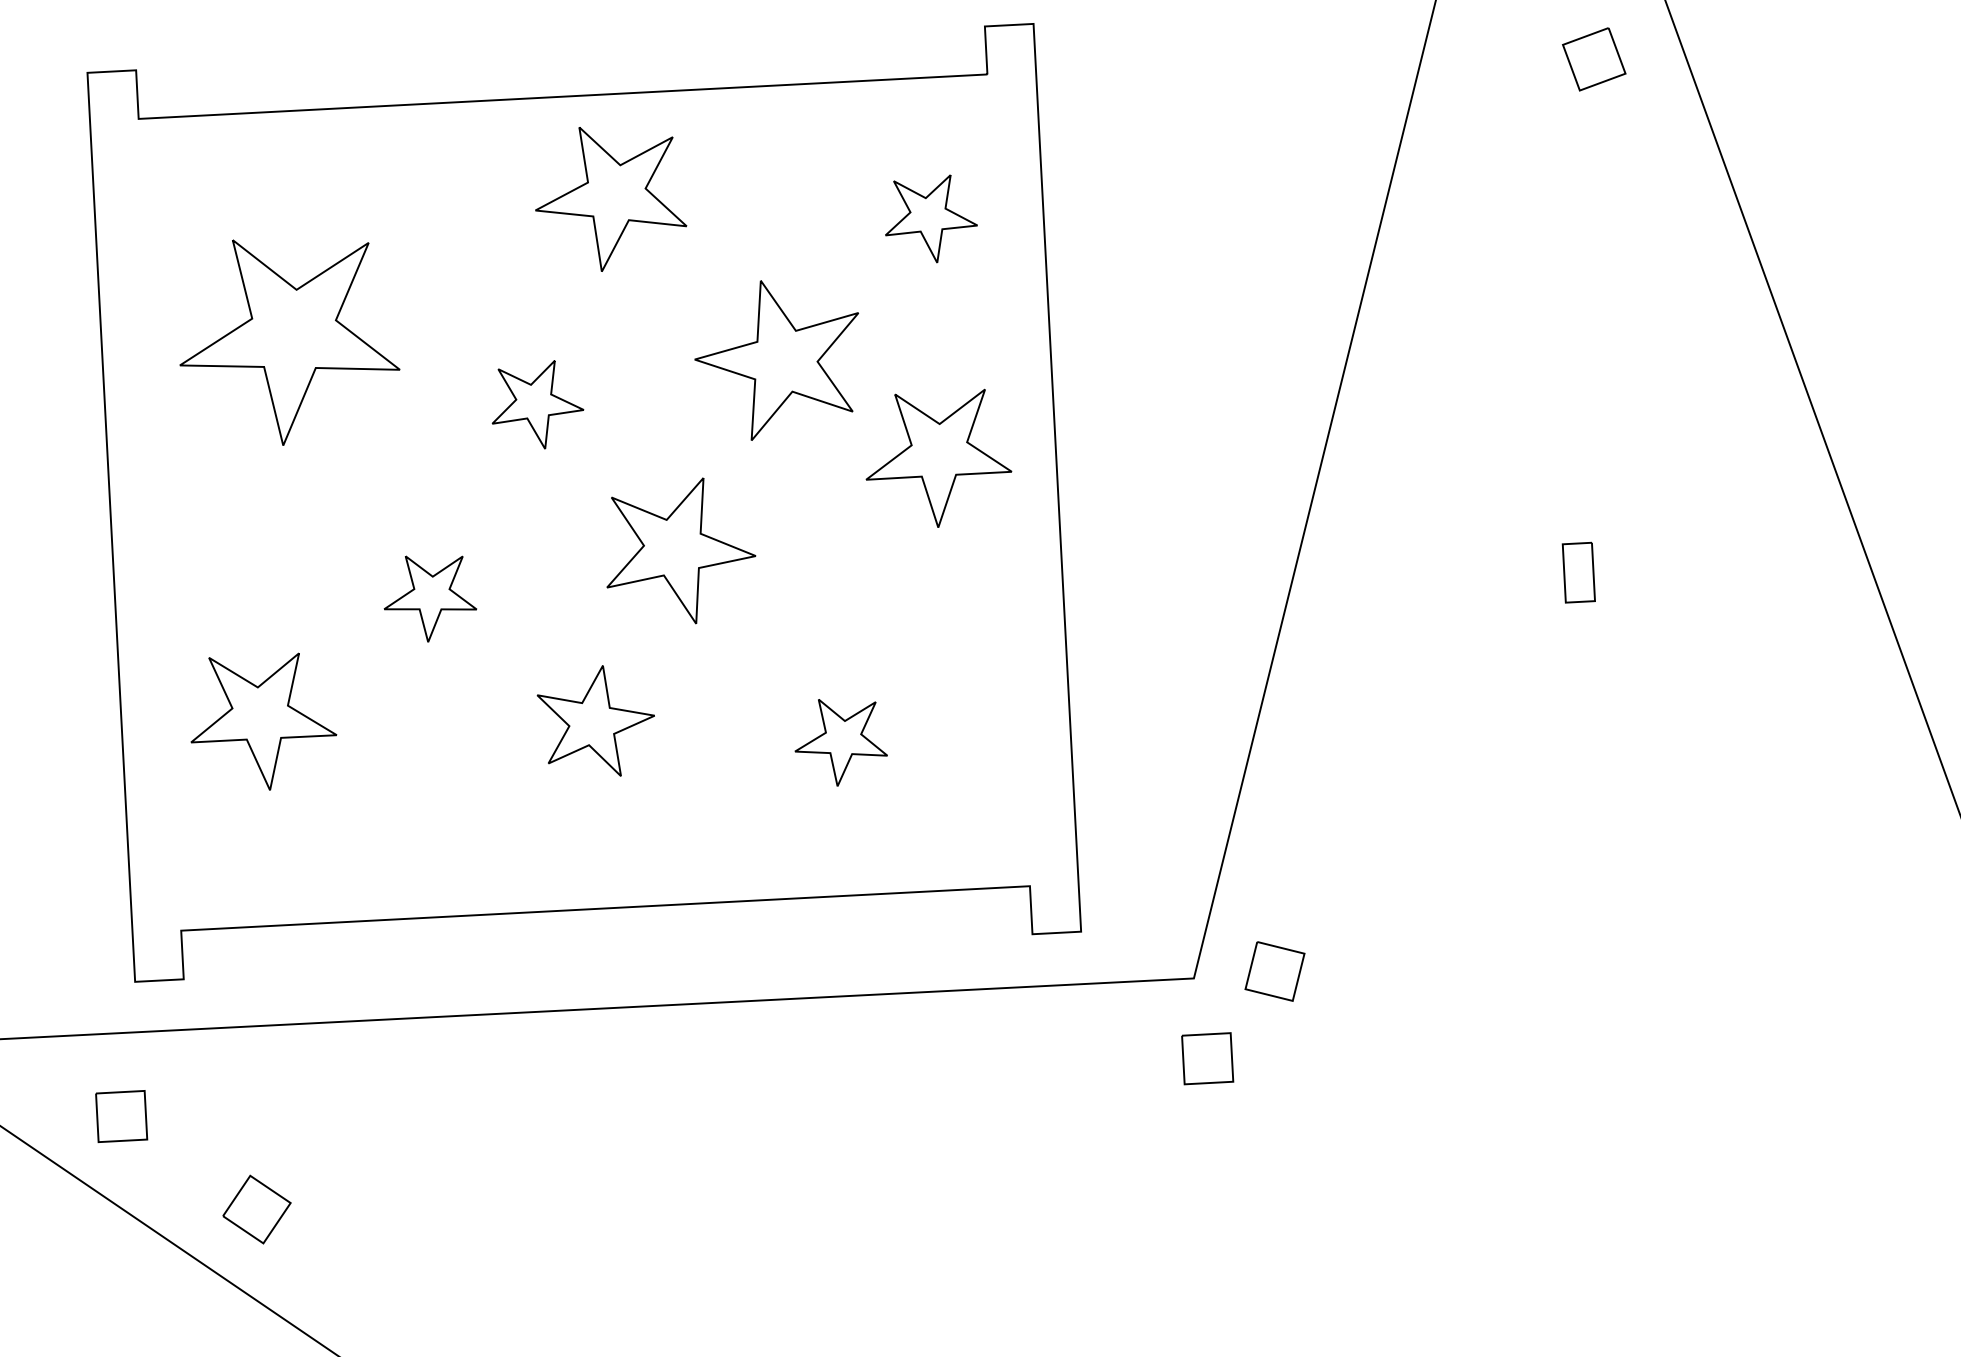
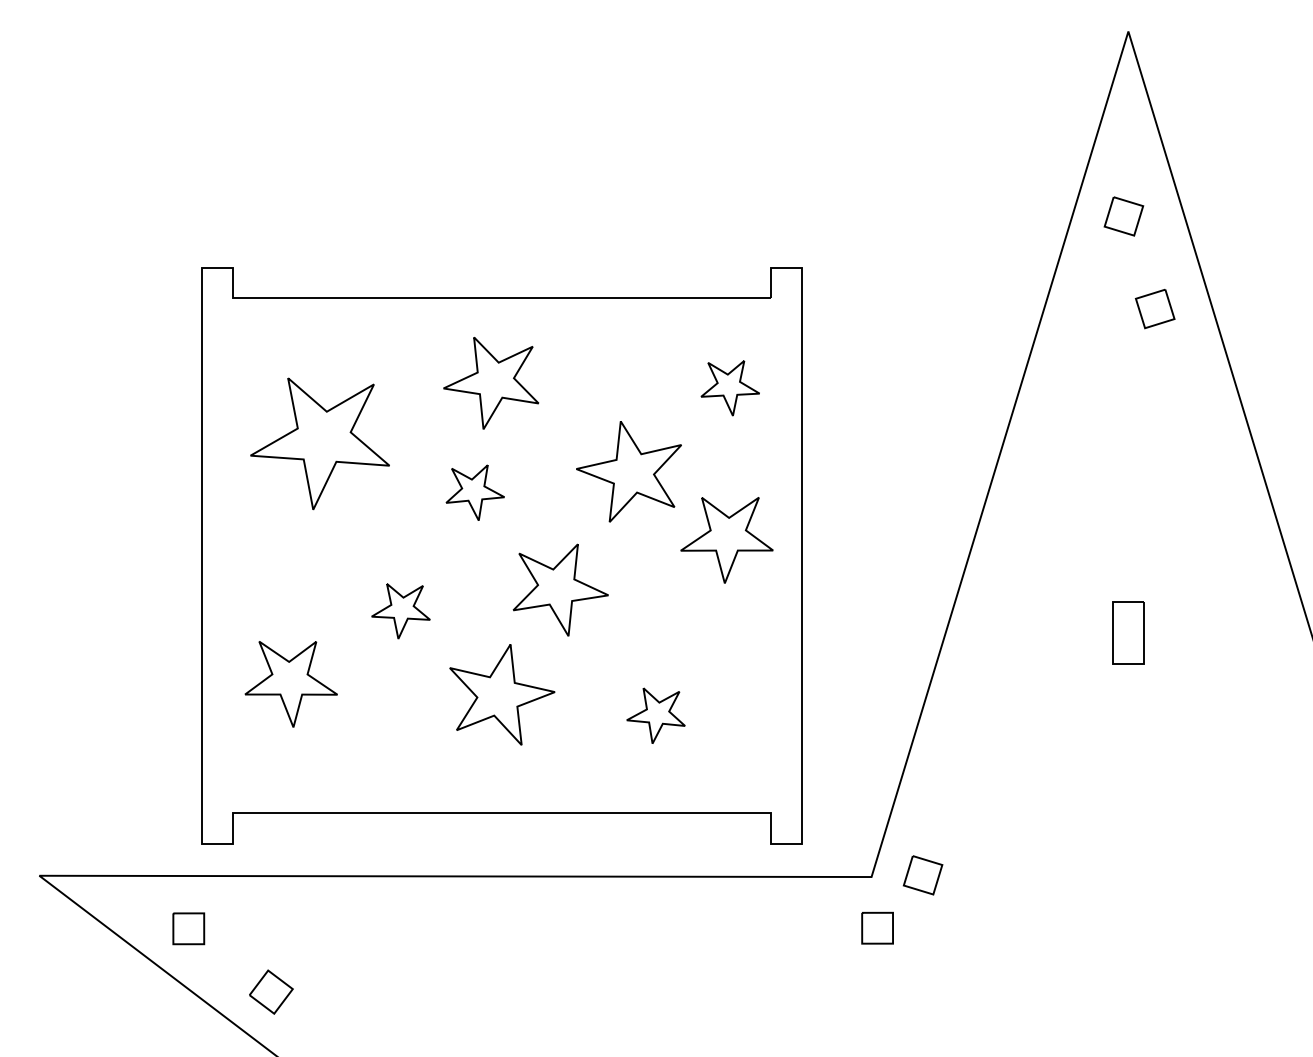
part: (610, 198) -> (491, 383), moved
part: (1578, 571) -> (1128, 632), size x1.67
part: (596, 721) -> (502, 694), size x1.43

